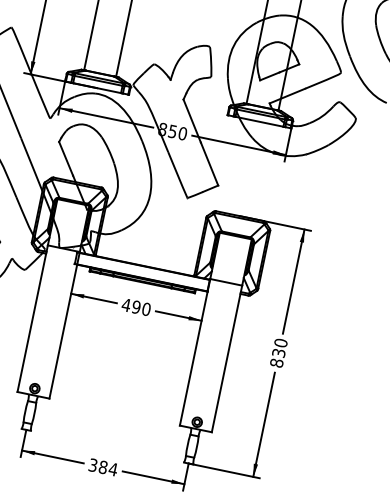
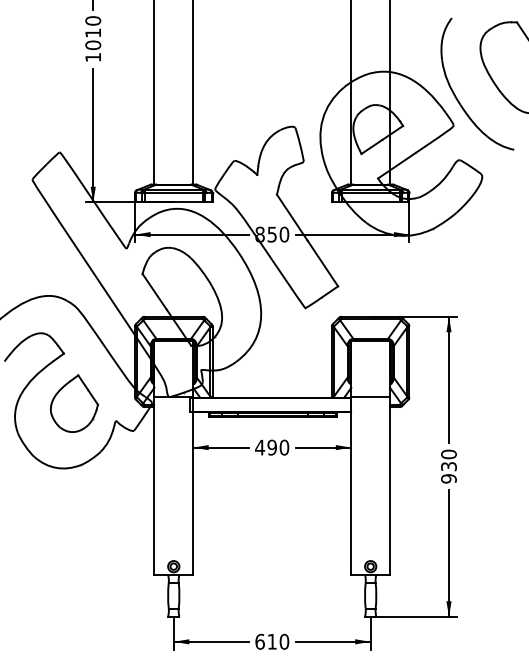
text: (276, 362) -> (448, 478), 830 -> 930
text: (103, 467) -> (272, 641), 384 -> 610

